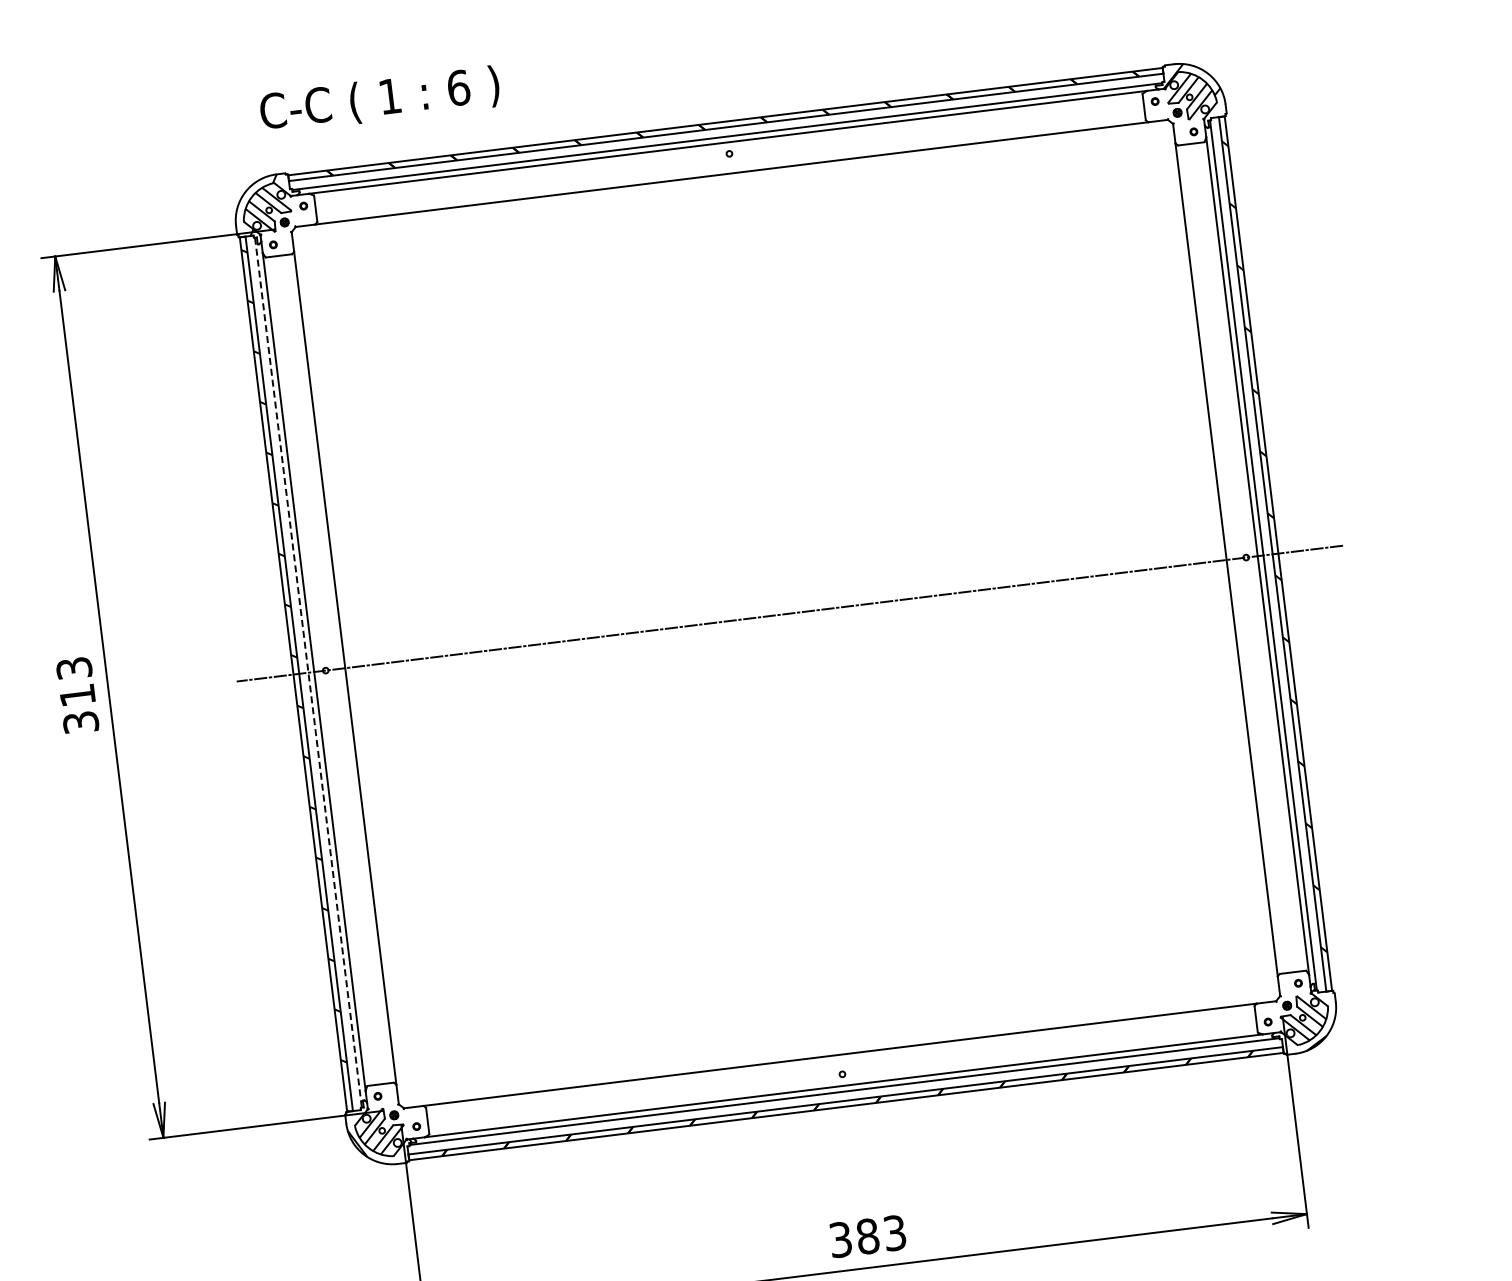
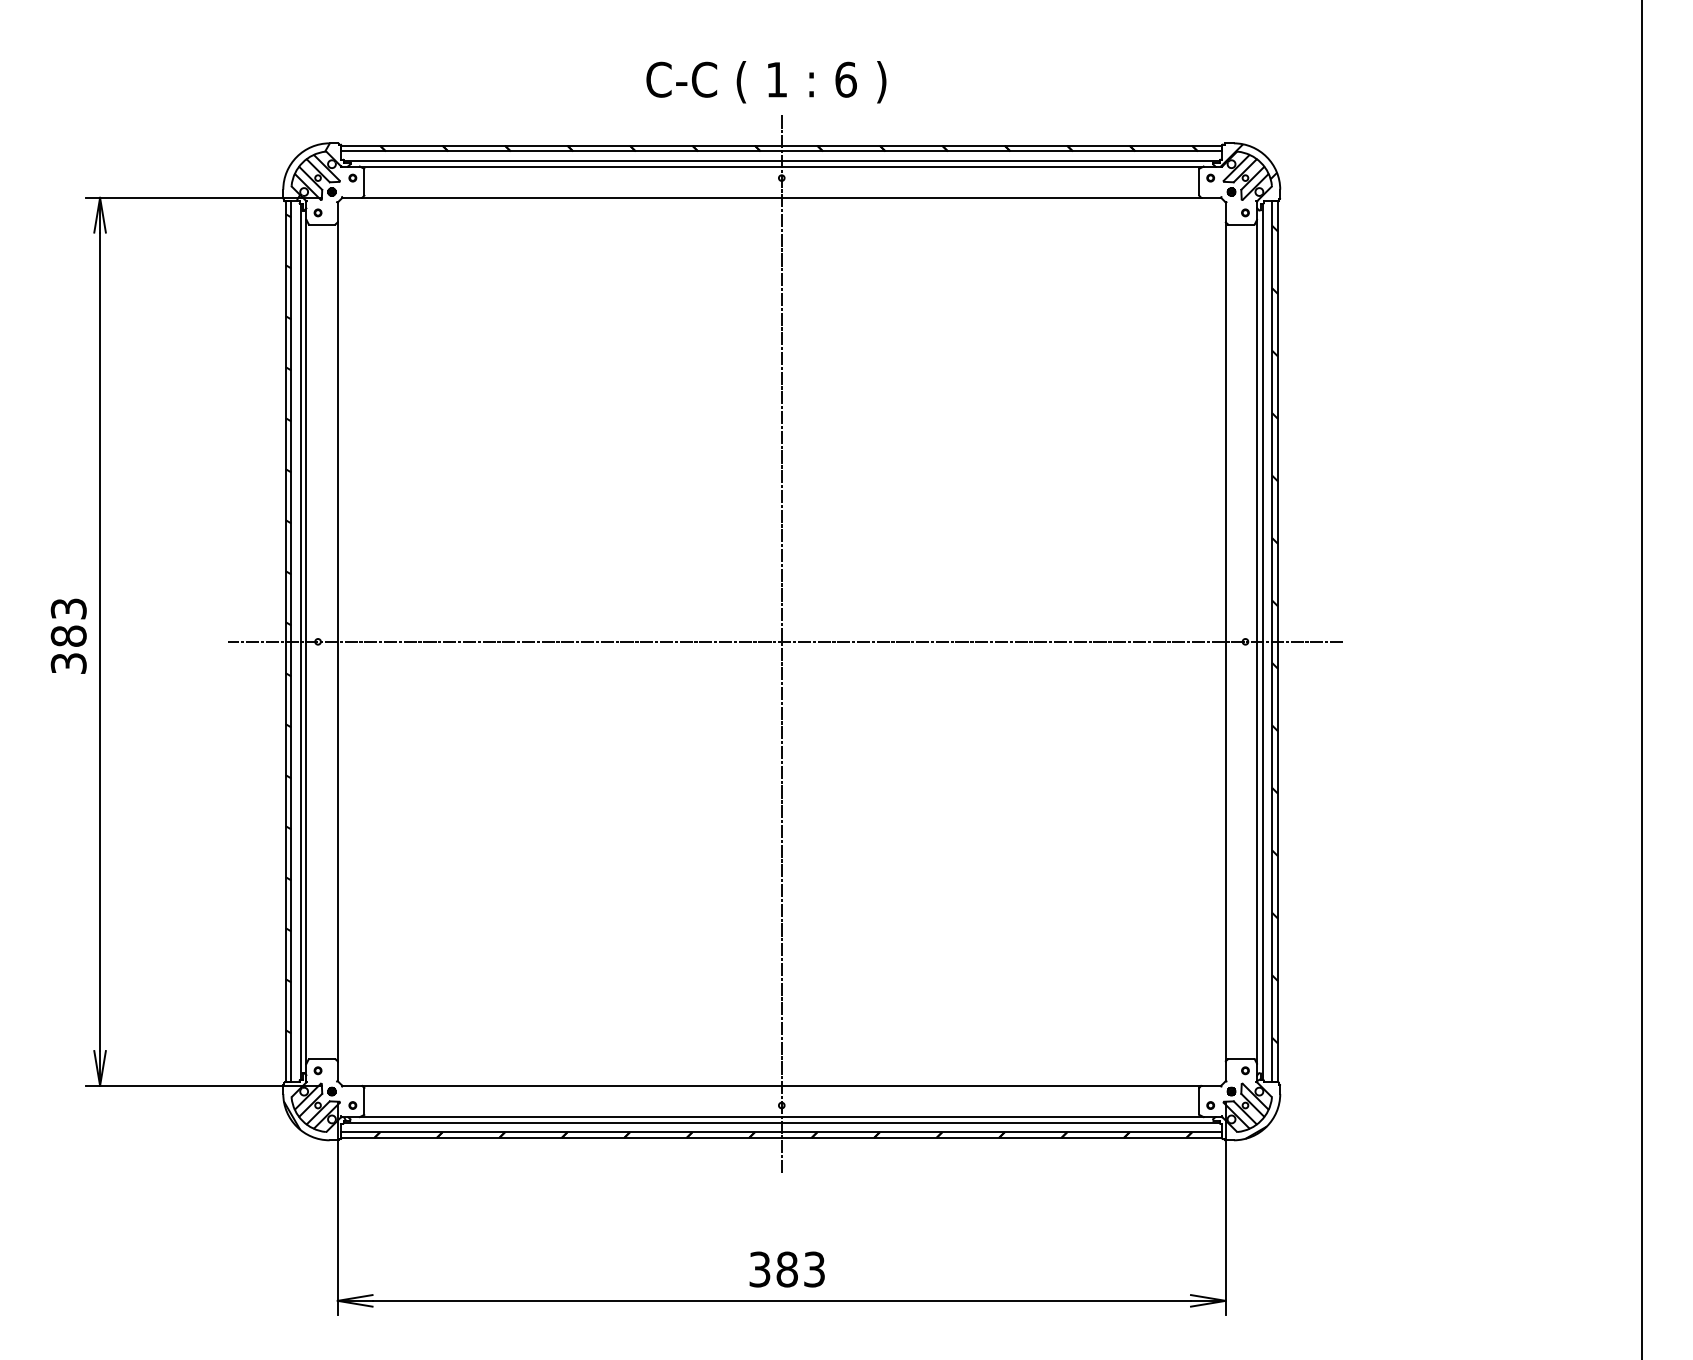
text: (380, 100) -> (766, 82), moved
line: (786, 616) -> (781, 644), added
line: (308, 673) -> (300, 642), dashed -> solid
text: (77, 694) -> (68, 635), 313 -> 383

